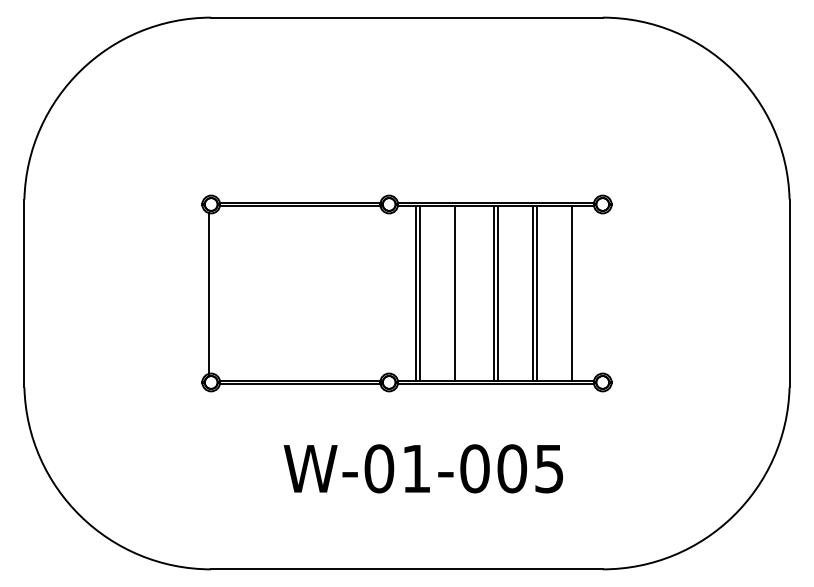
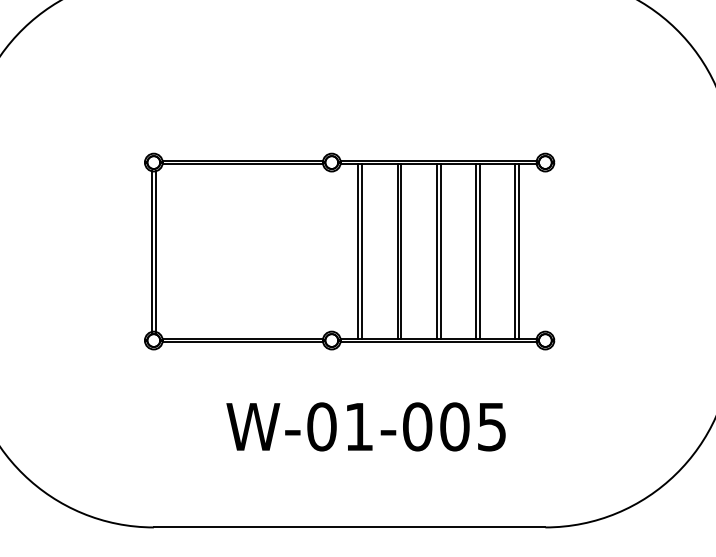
line: (458, 293) -> (401, 251), added
line: (576, 293) -> (519, 251), added
line: (213, 294) -> (156, 252), added

